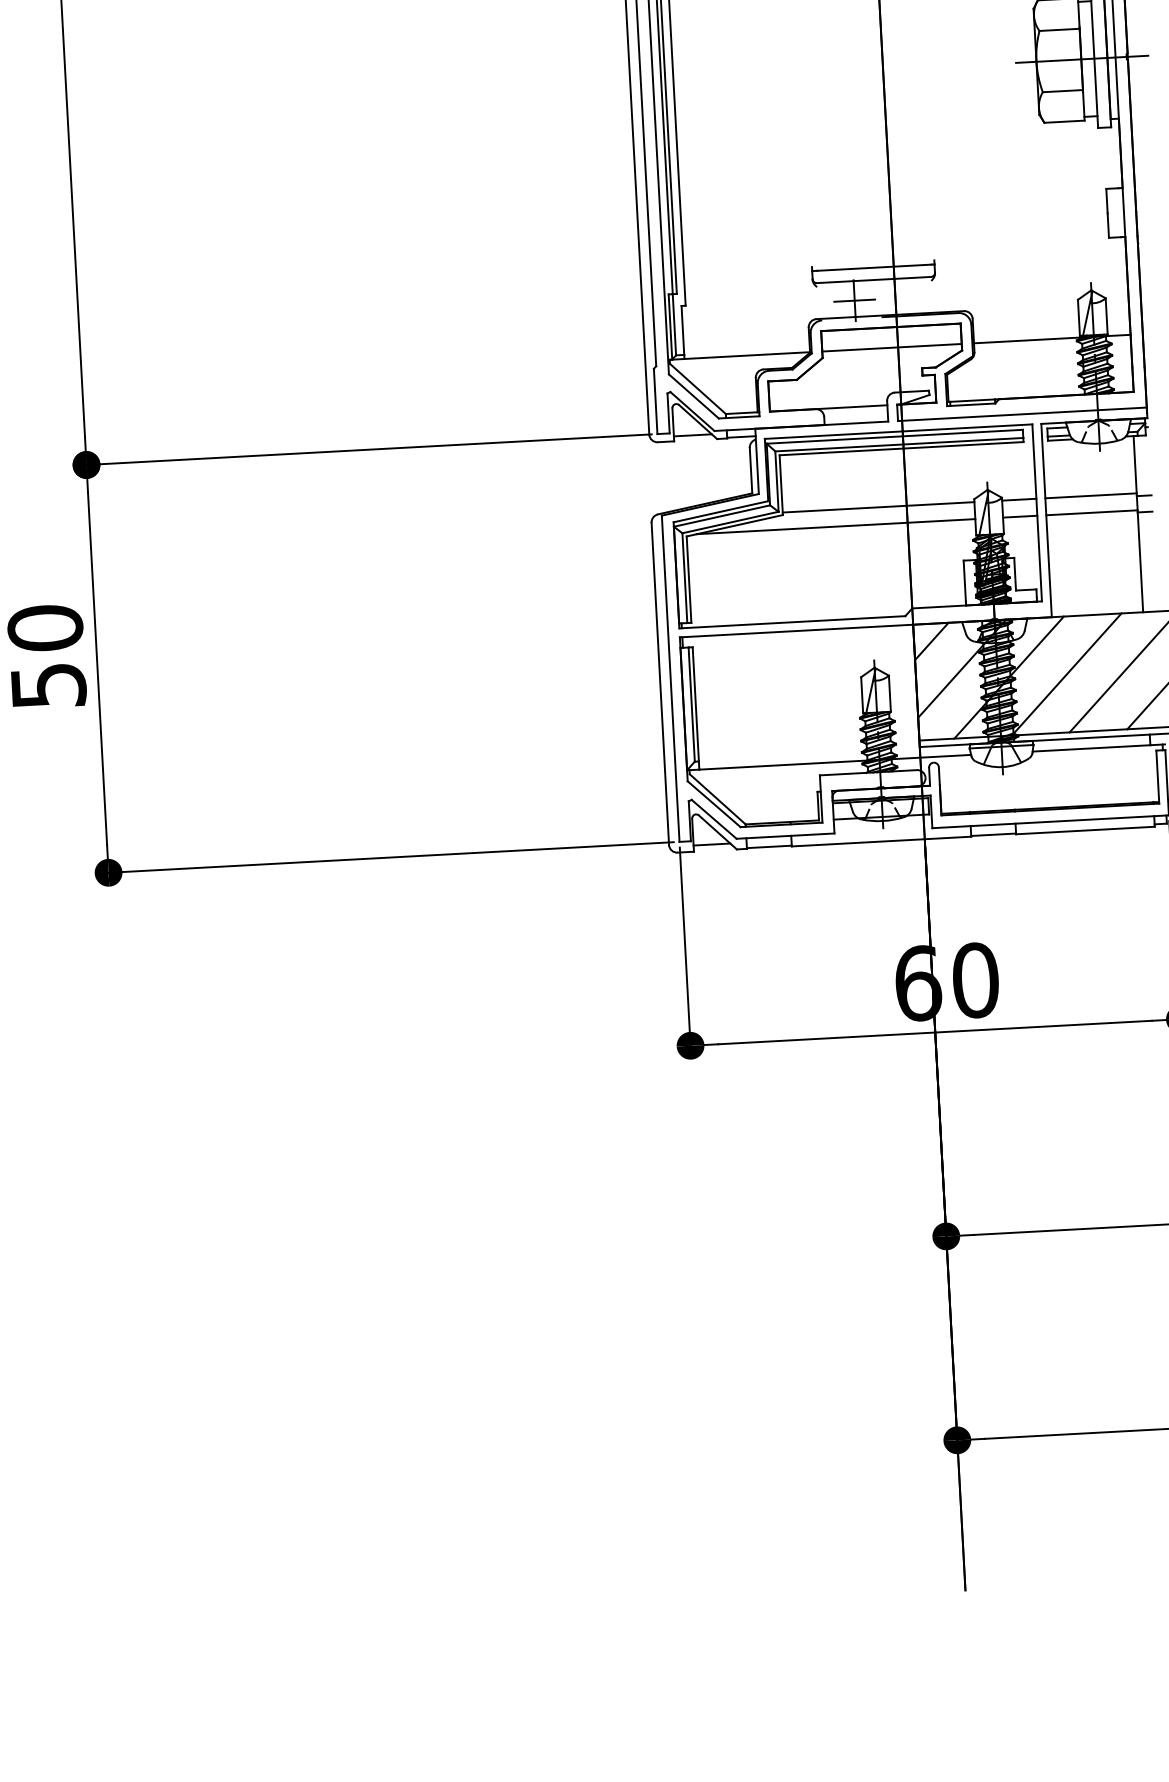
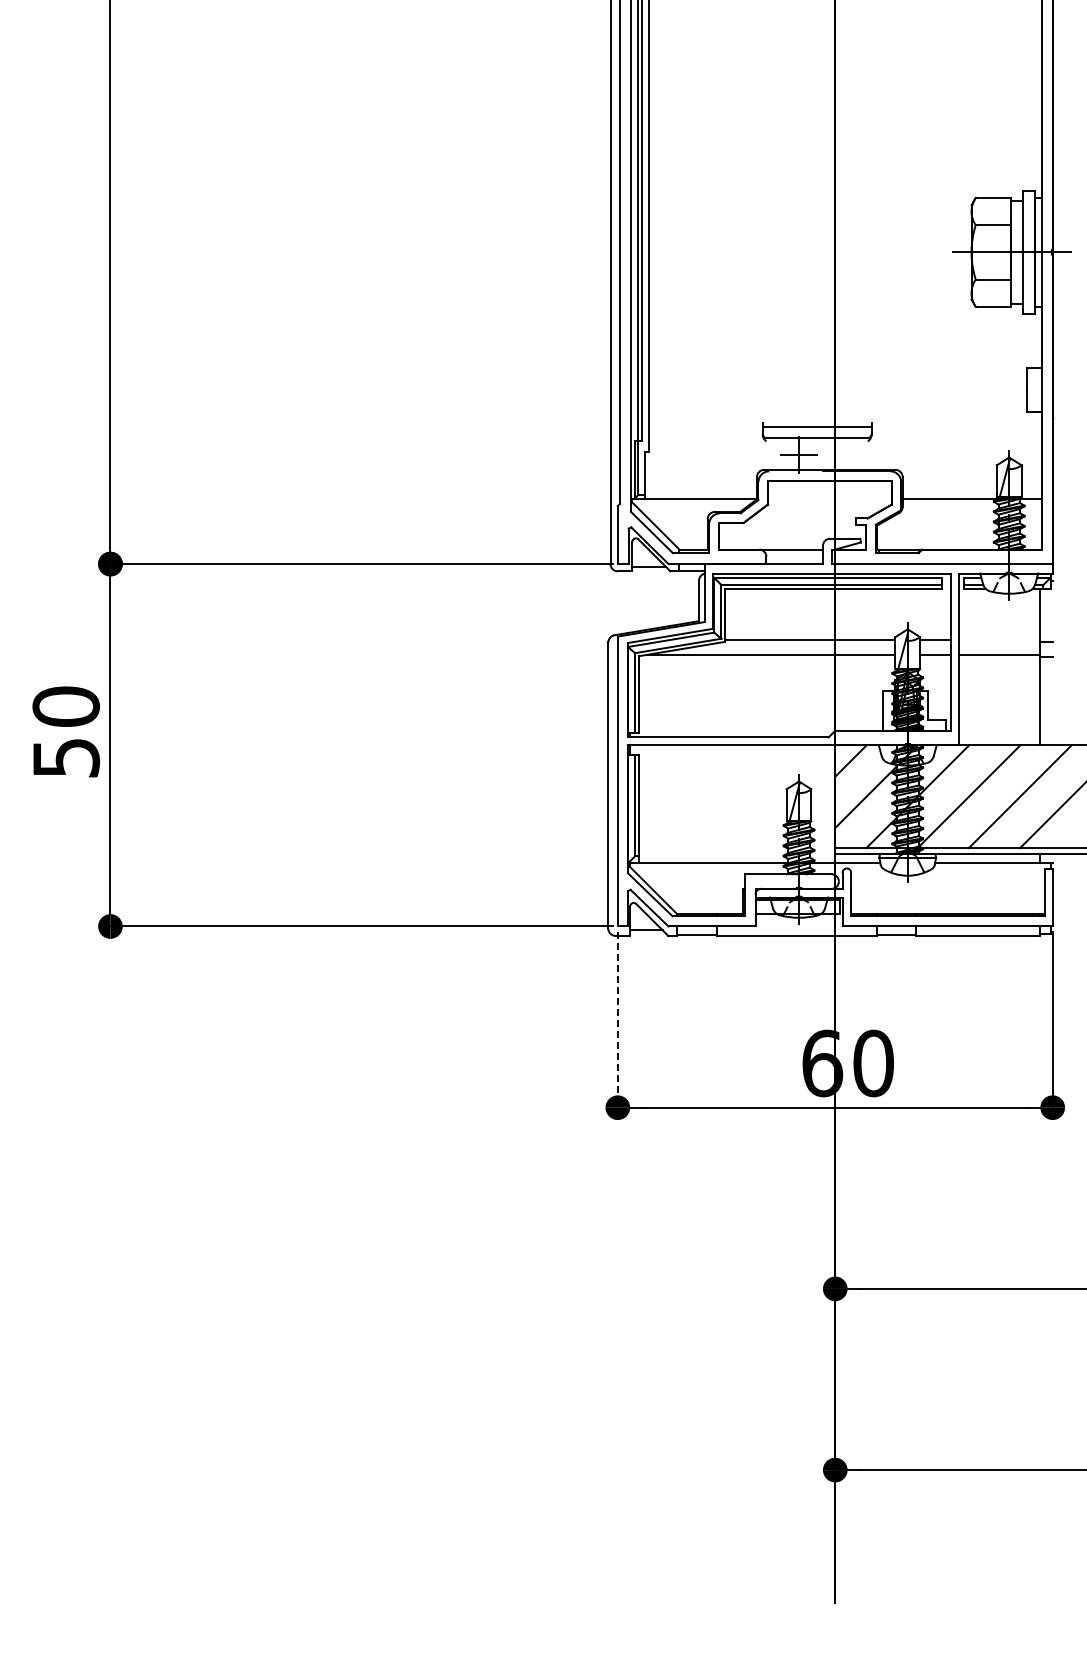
line: (891, 347) -> (829, 498), removed
line: (1090, 495) -> (998, 639), removed
line: (685, 951) -> (617, 1023), solid -> dashed

